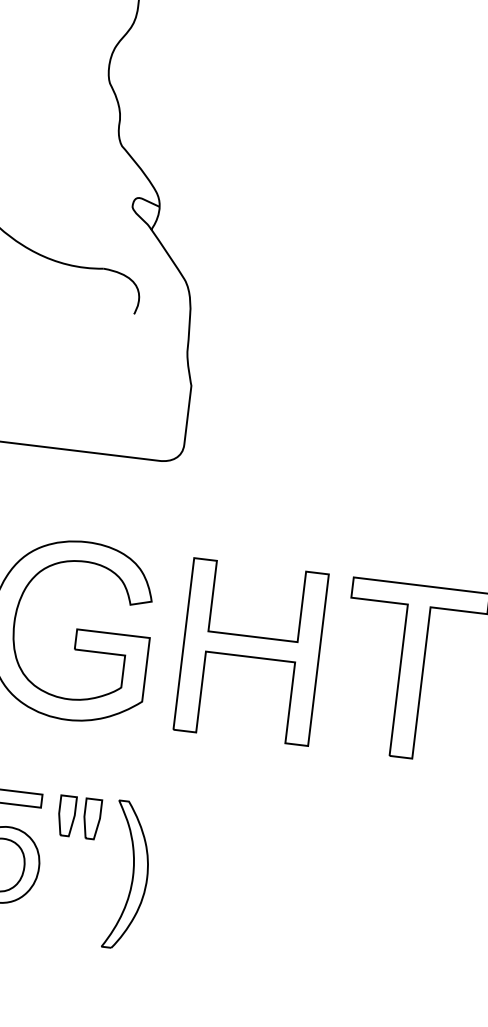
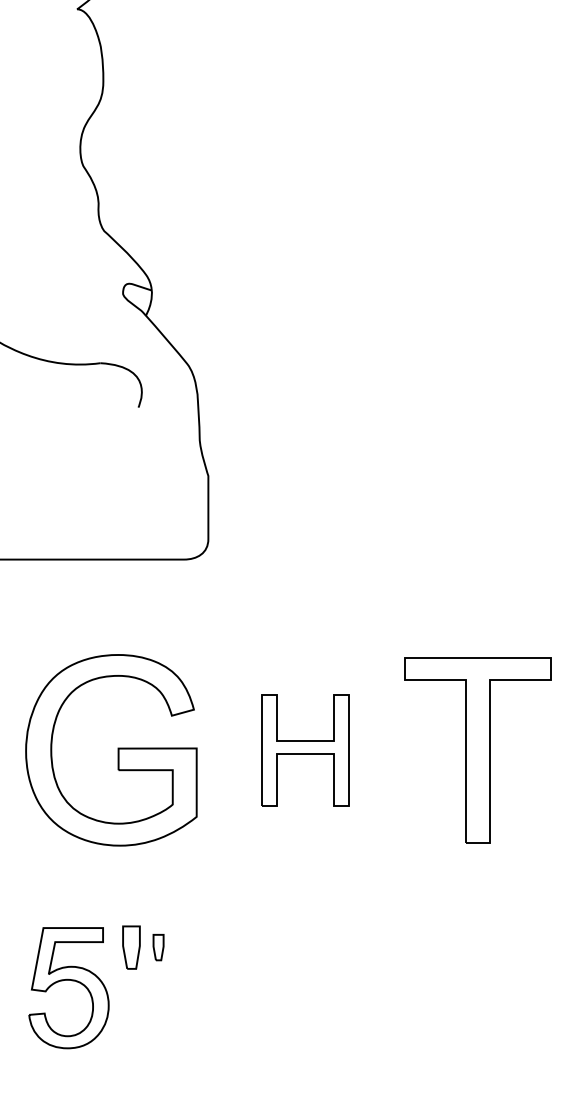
part: (250, 652) -> (305, 750), size x0.6
part: (91, 818) -> (158, 947), size x0.6
part: (128, 875) -> (204, 1002), removed

